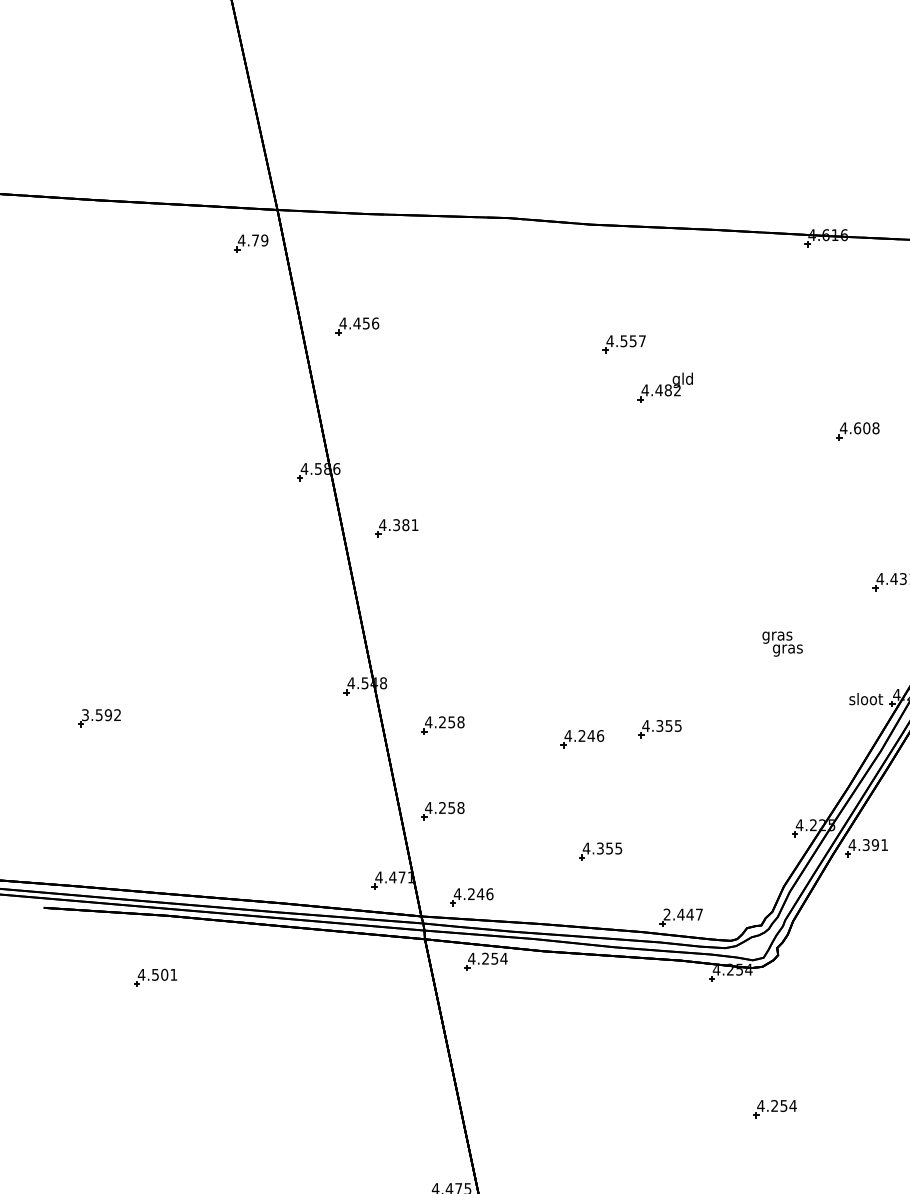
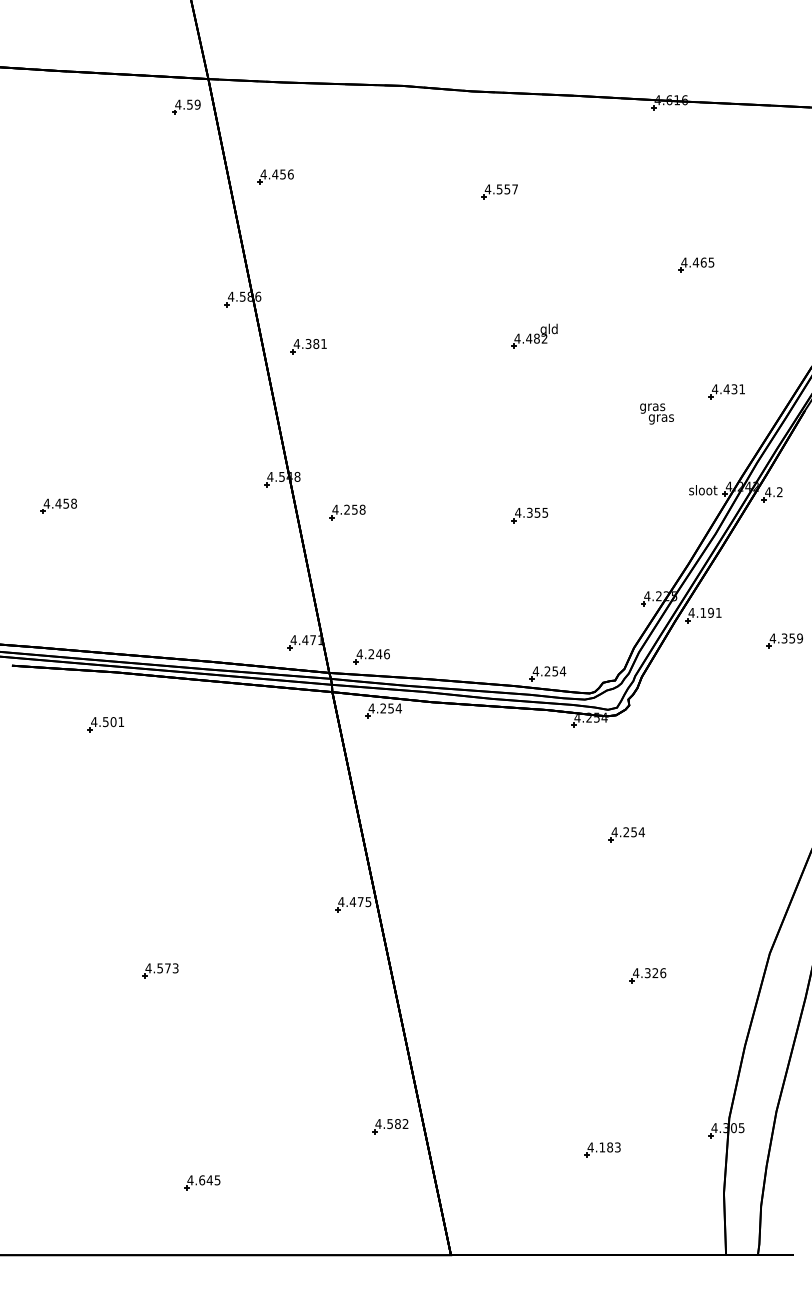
text: (255, 240) -> (189, 104), 4.79 -> 4.59
part: (665, 386) -> (534, 335), moved
text: (866, 428) -> (703, 262), 4.608 -> 4.465
text: (782, 643) -> (656, 413), moved
text: (100, 714) -> (59, 503), 3.592 -> 4.458
part: (582, 738) -> (464, 523), removed
part: (442, 811) -> (347, 584), removed
text: (866, 844) -> (703, 612), 4.391 -> 4.191
part: (600, 851) -> (479, 618), removed
text: (683, 914) -> (549, 671), 2.447 -> 4.254

